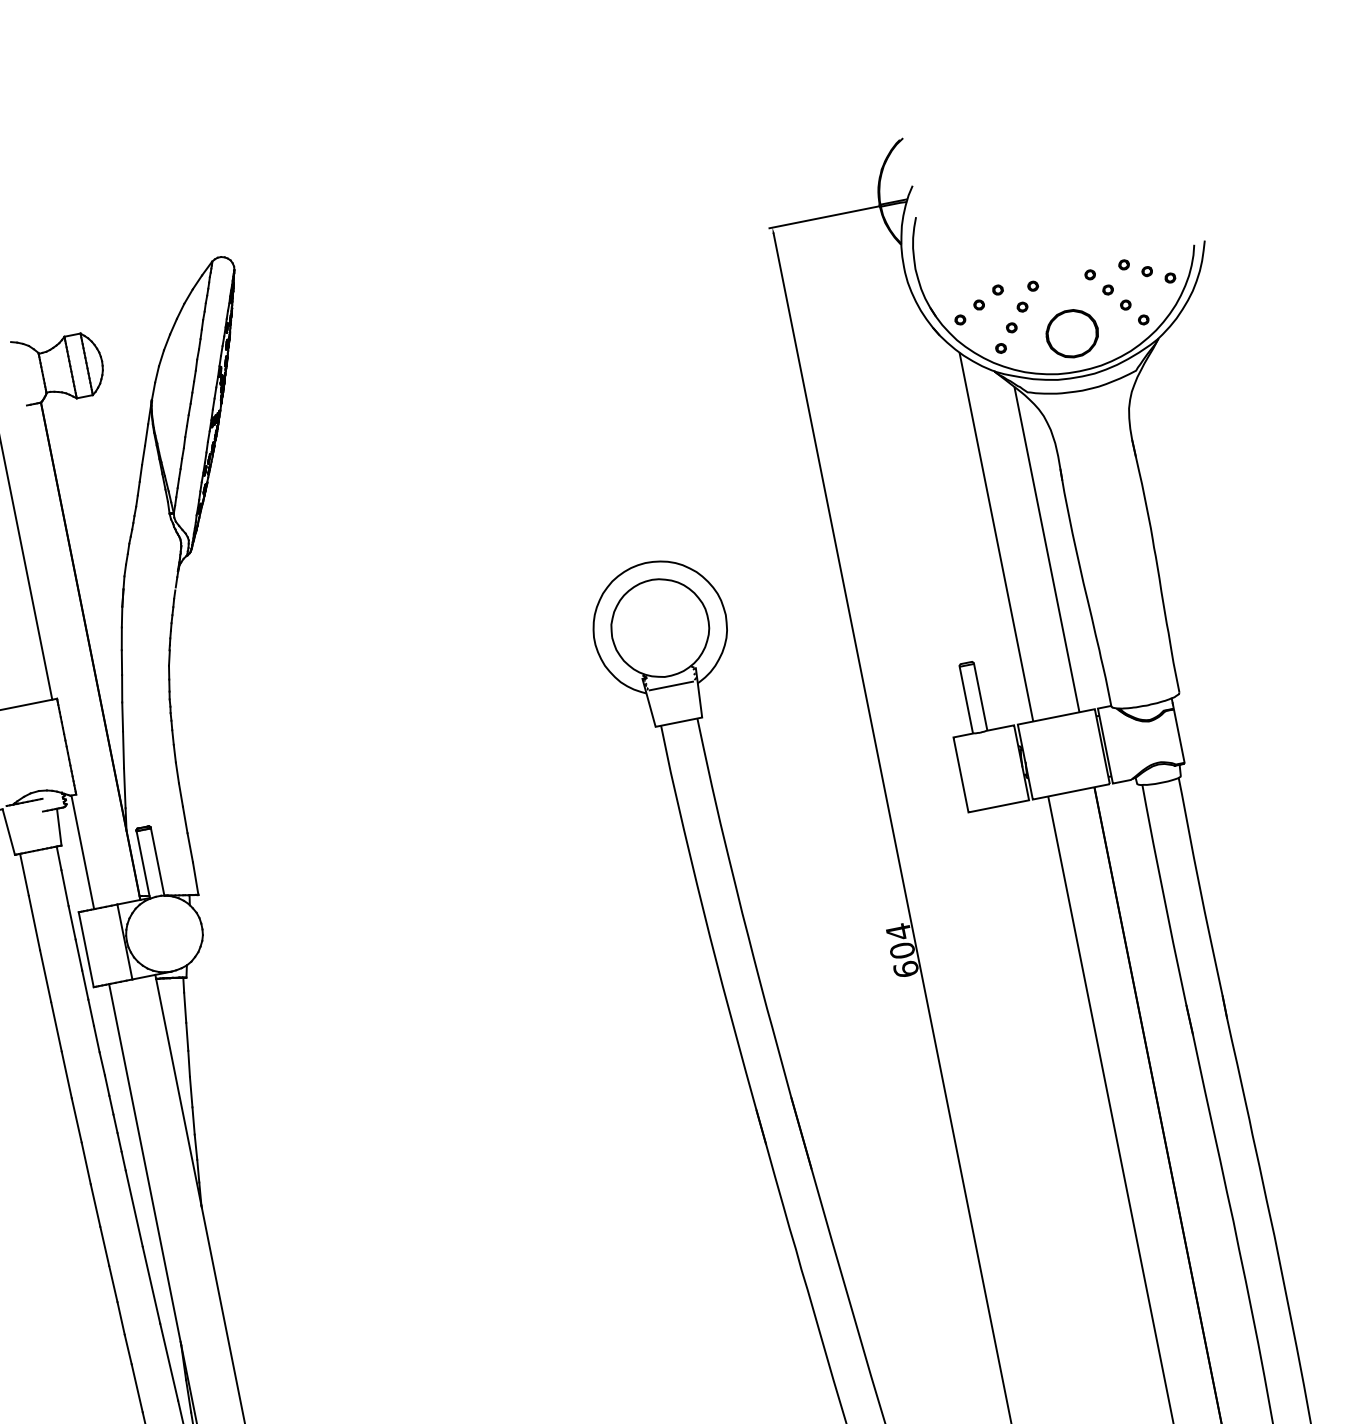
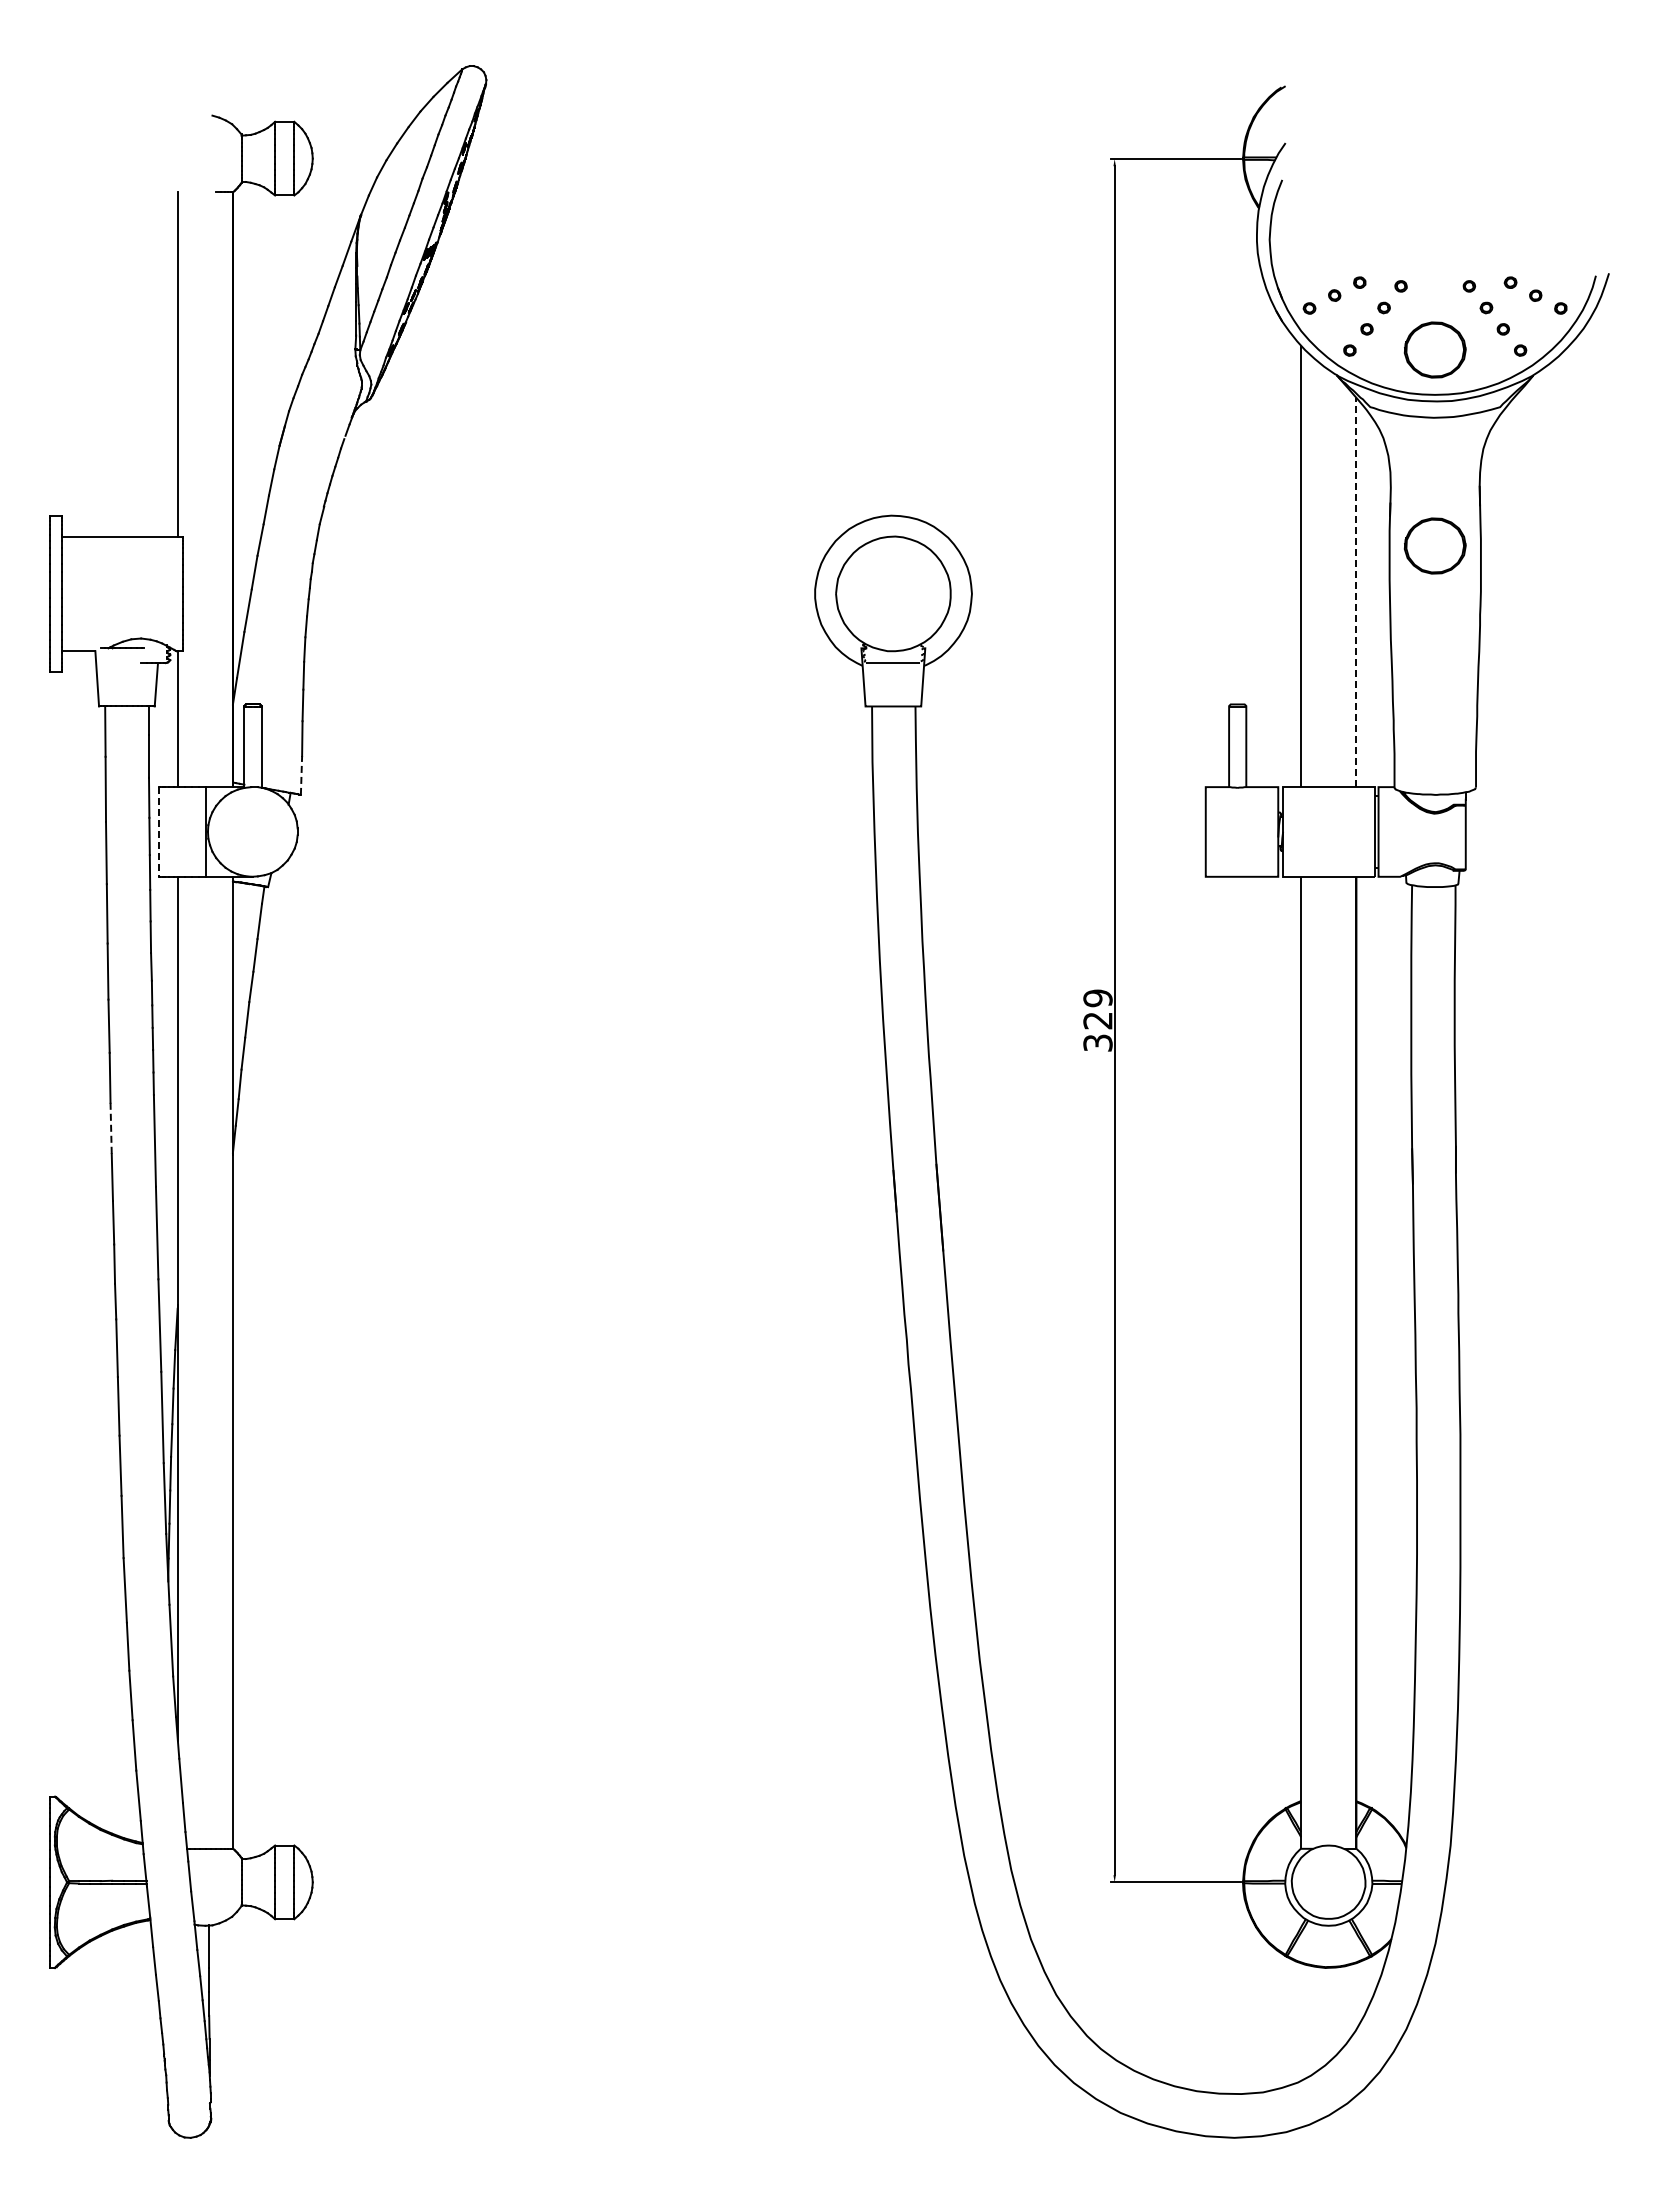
part: (1104, 497) -> (1434, 545), added
line: (1046, 549) -> (1356, 592), solid -> dashed
line: (195, 877) -> (301, 774), solid -> dashed
line: (86, 949) -> (159, 831), solid -> dashed
text: (901, 950) -> (1097, 1020), 604 -> 329
line: (95, 1205) -> (111, 1128), solid -> dashed

